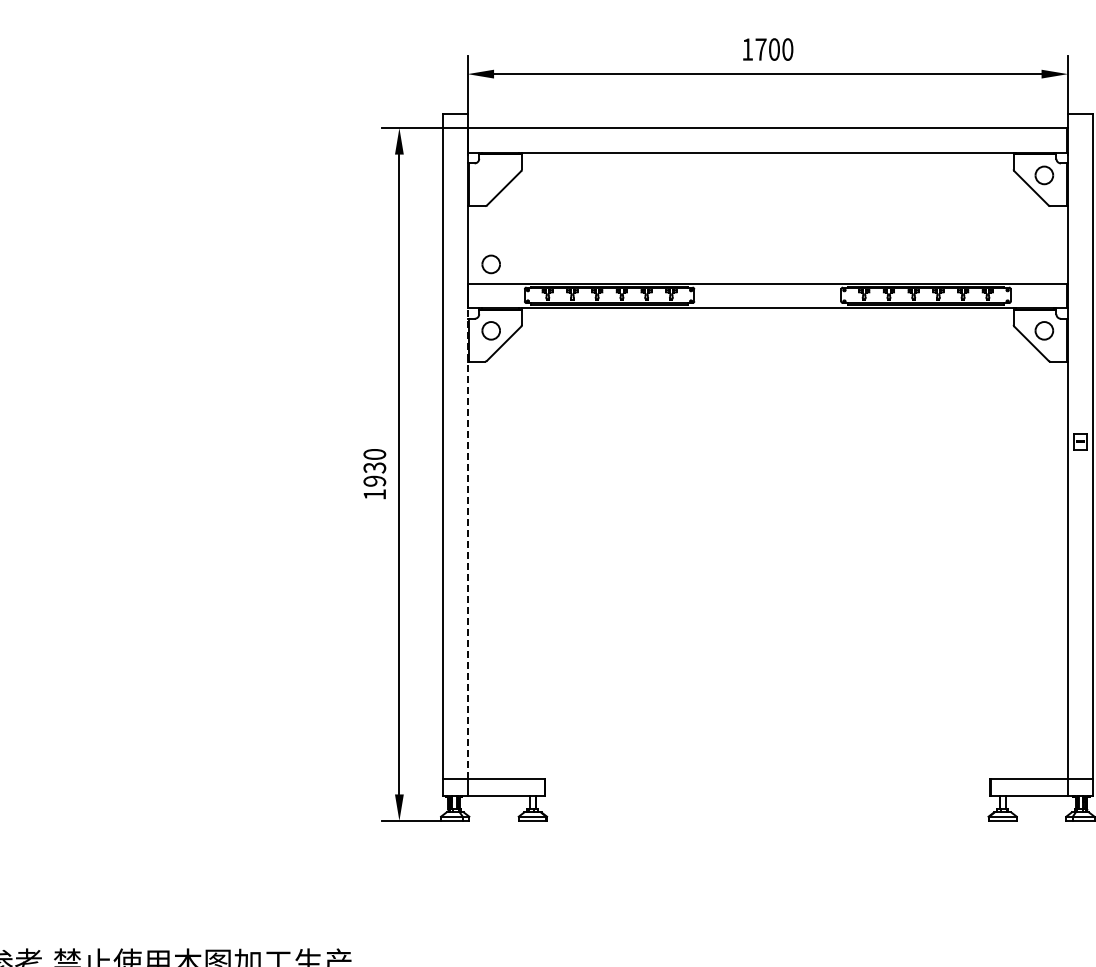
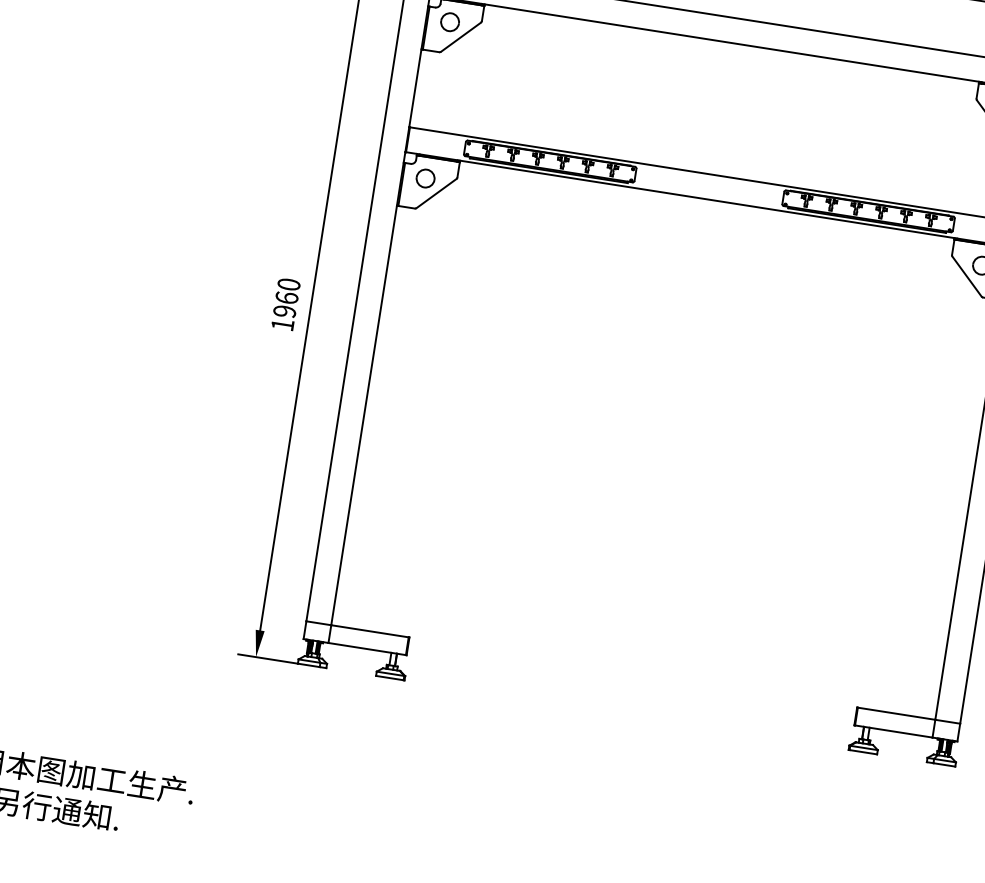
part: (490, 264) -> (449, 22), moved
text: (374, 467) -> (286, 297), 1930 -> 1960
line: (467, 542) -> (368, 387), dashed -> solid

